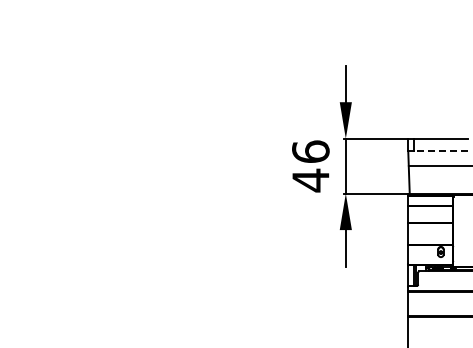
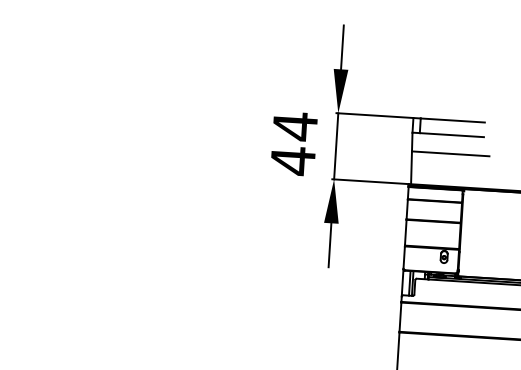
line: (440, 150) -> (451, 134), dashed -> solid
text: (310, 151) -> (294, 126), 46 -> 44

